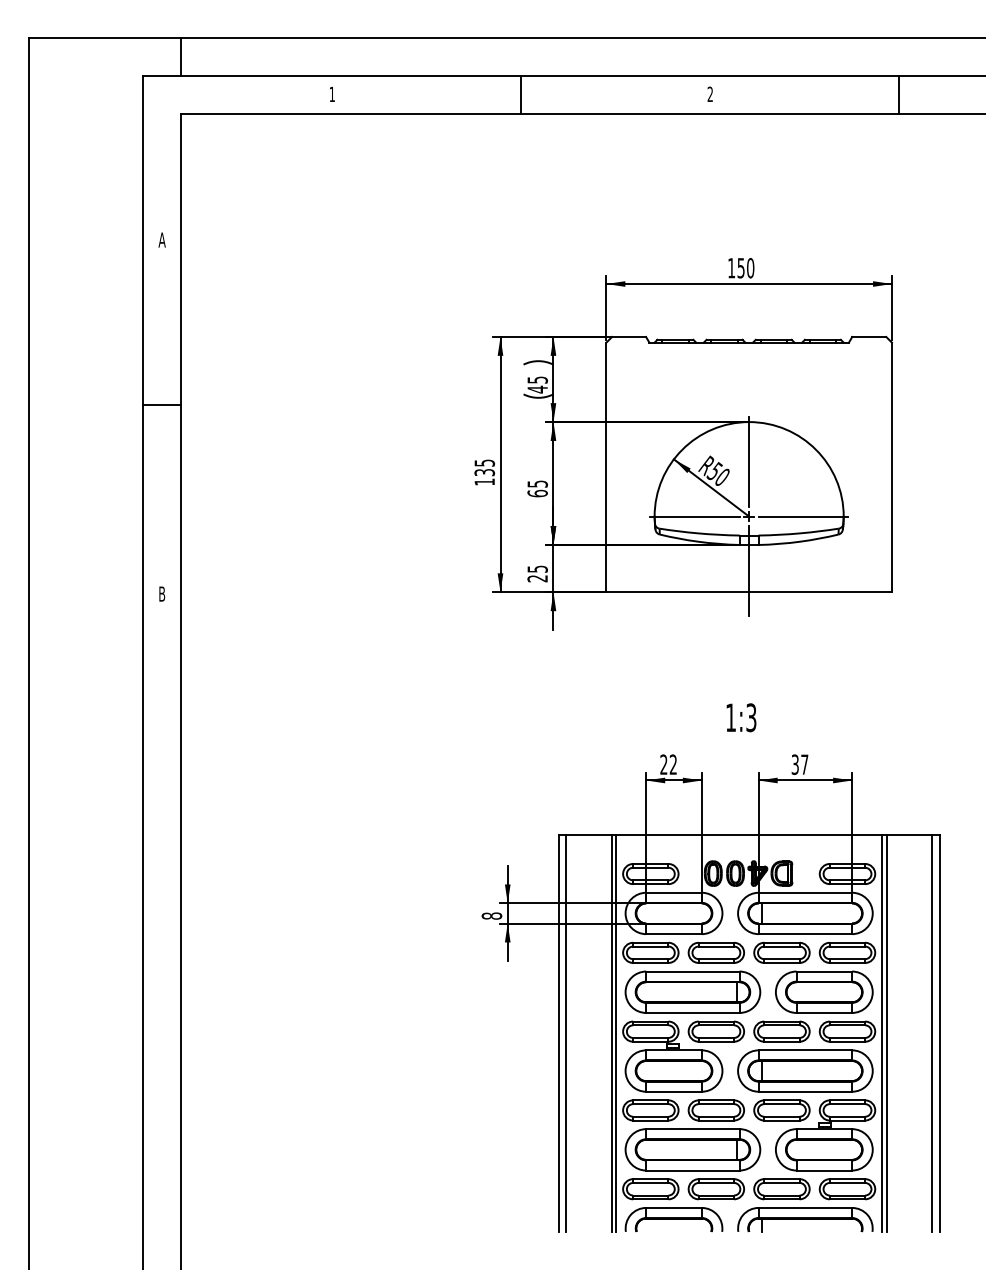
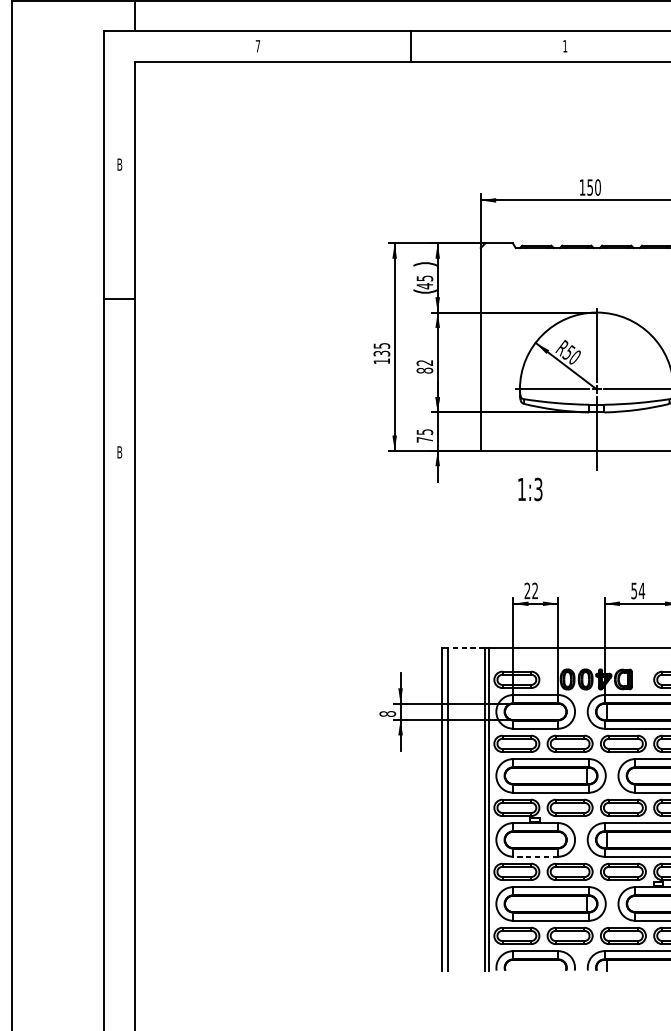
text: (331, 93) -> (257, 45), 1 -> 7
text: (709, 93) -> (564, 45), 2 -> 1
text: (161, 239) -> (119, 164), A -> B
text: (537, 488) -> (424, 366), 65 -> 82
text: (537, 578) -> (424, 439), 25 -> 75
text: (741, 717) -> (530, 489), moved
text: (800, 764) -> (638, 590), 37 -> 54
line: (589, 834) -> (467, 647), solid -> dashed
line: (674, 1091) -> (536, 856), solid -> dashed

